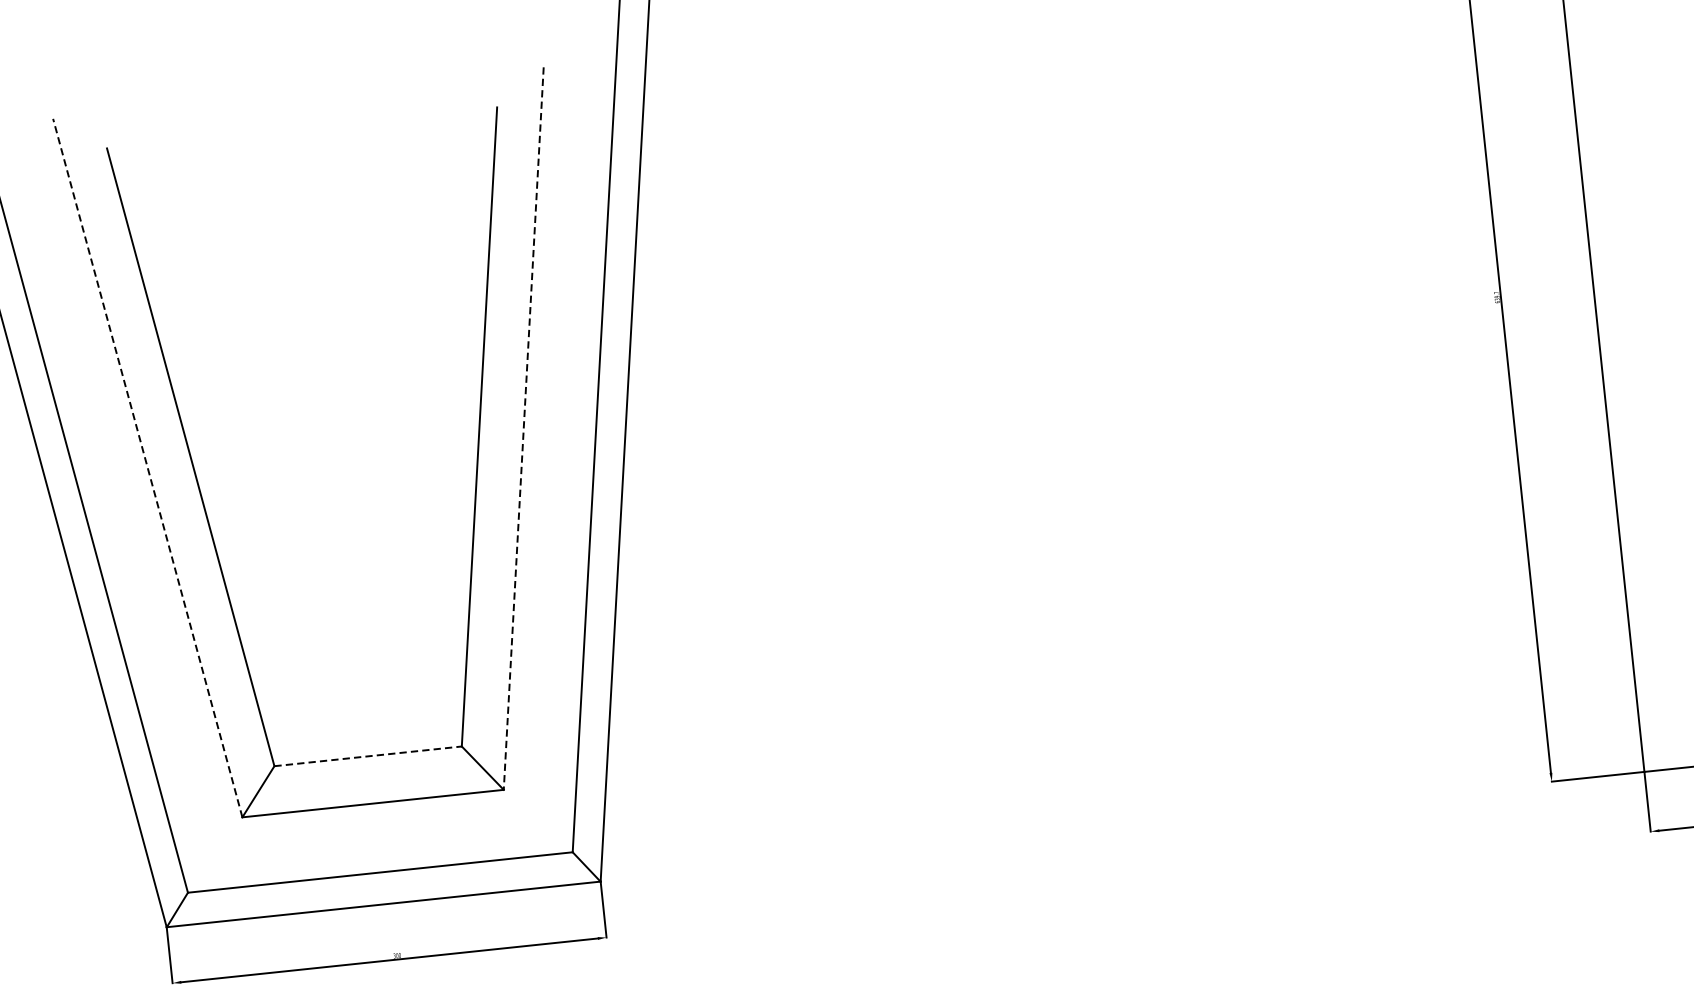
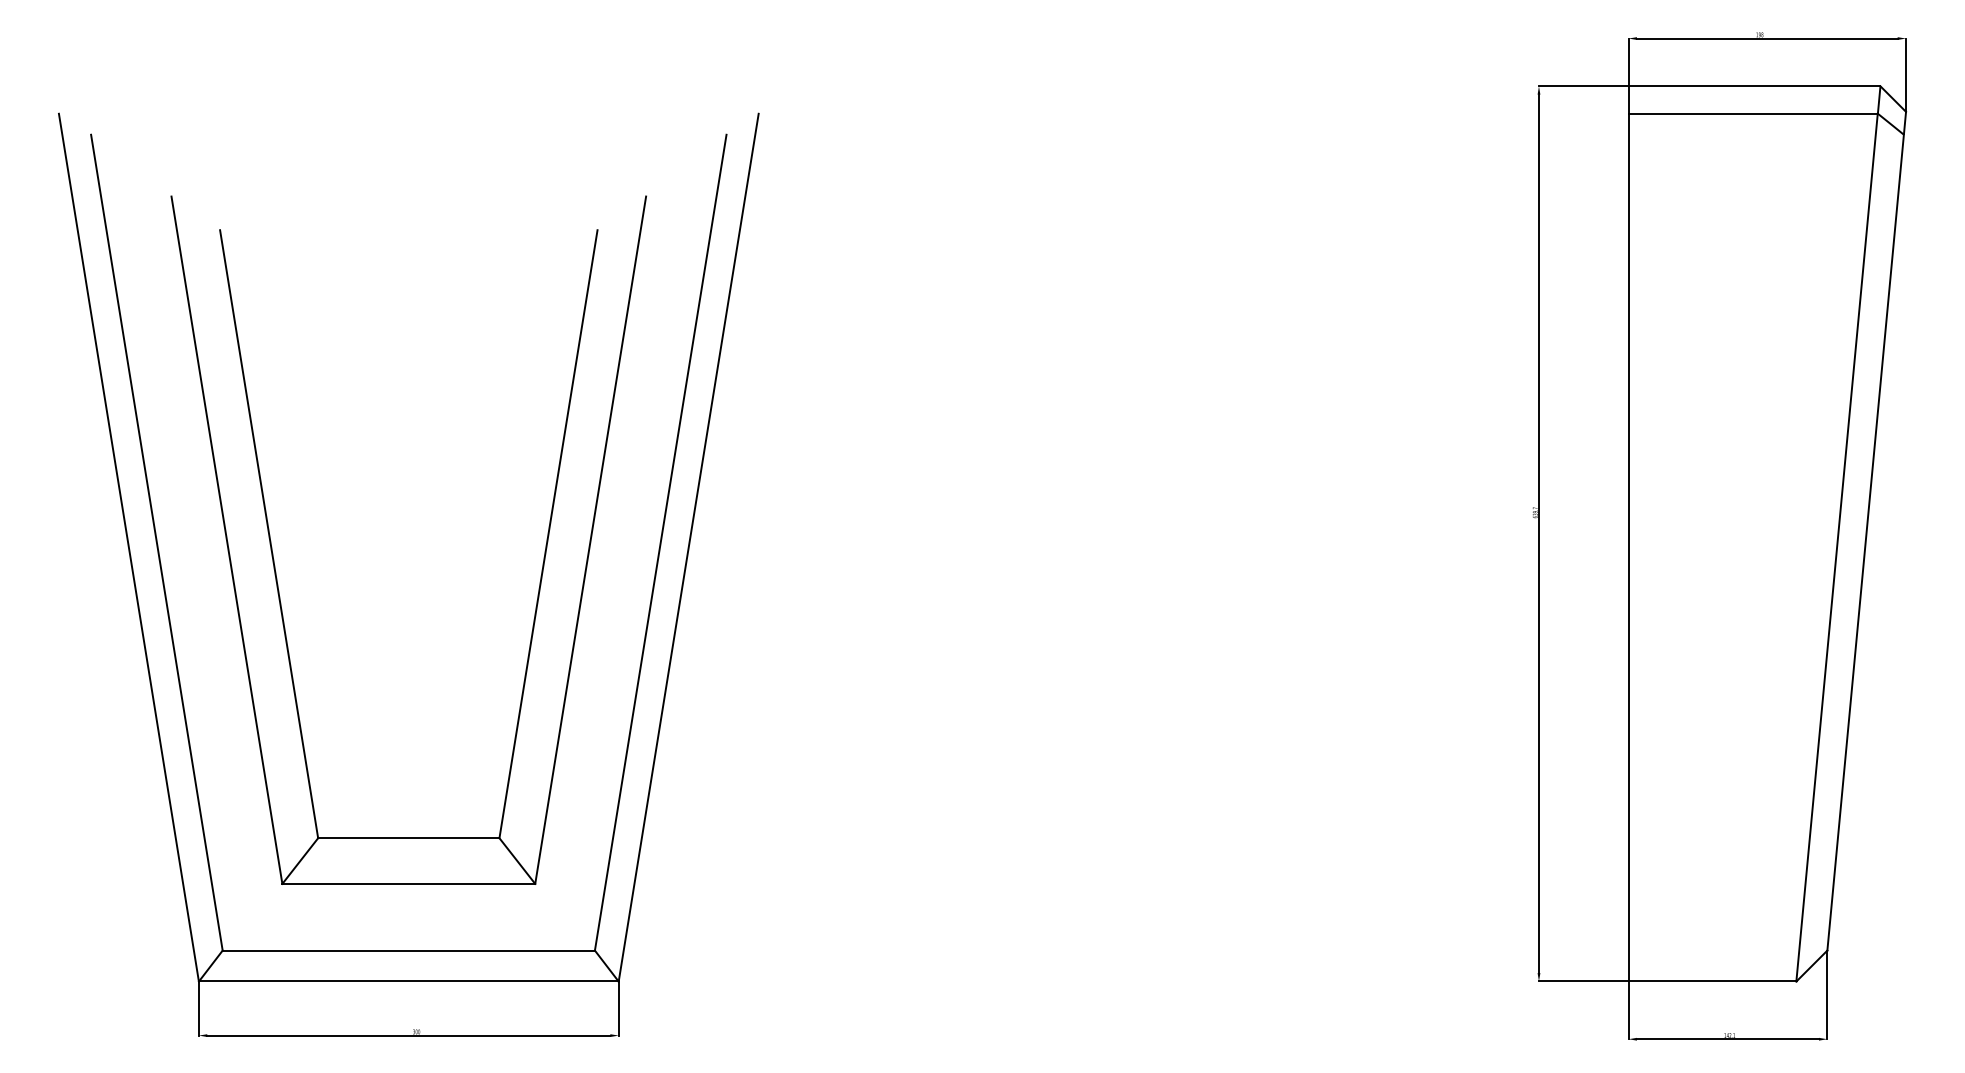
line: (523, 428) -> (590, 540), dashed -> solid
line: (147, 467) -> (226, 539), dashed -> solid
line: (367, 756) -> (408, 838), dashed -> solid

